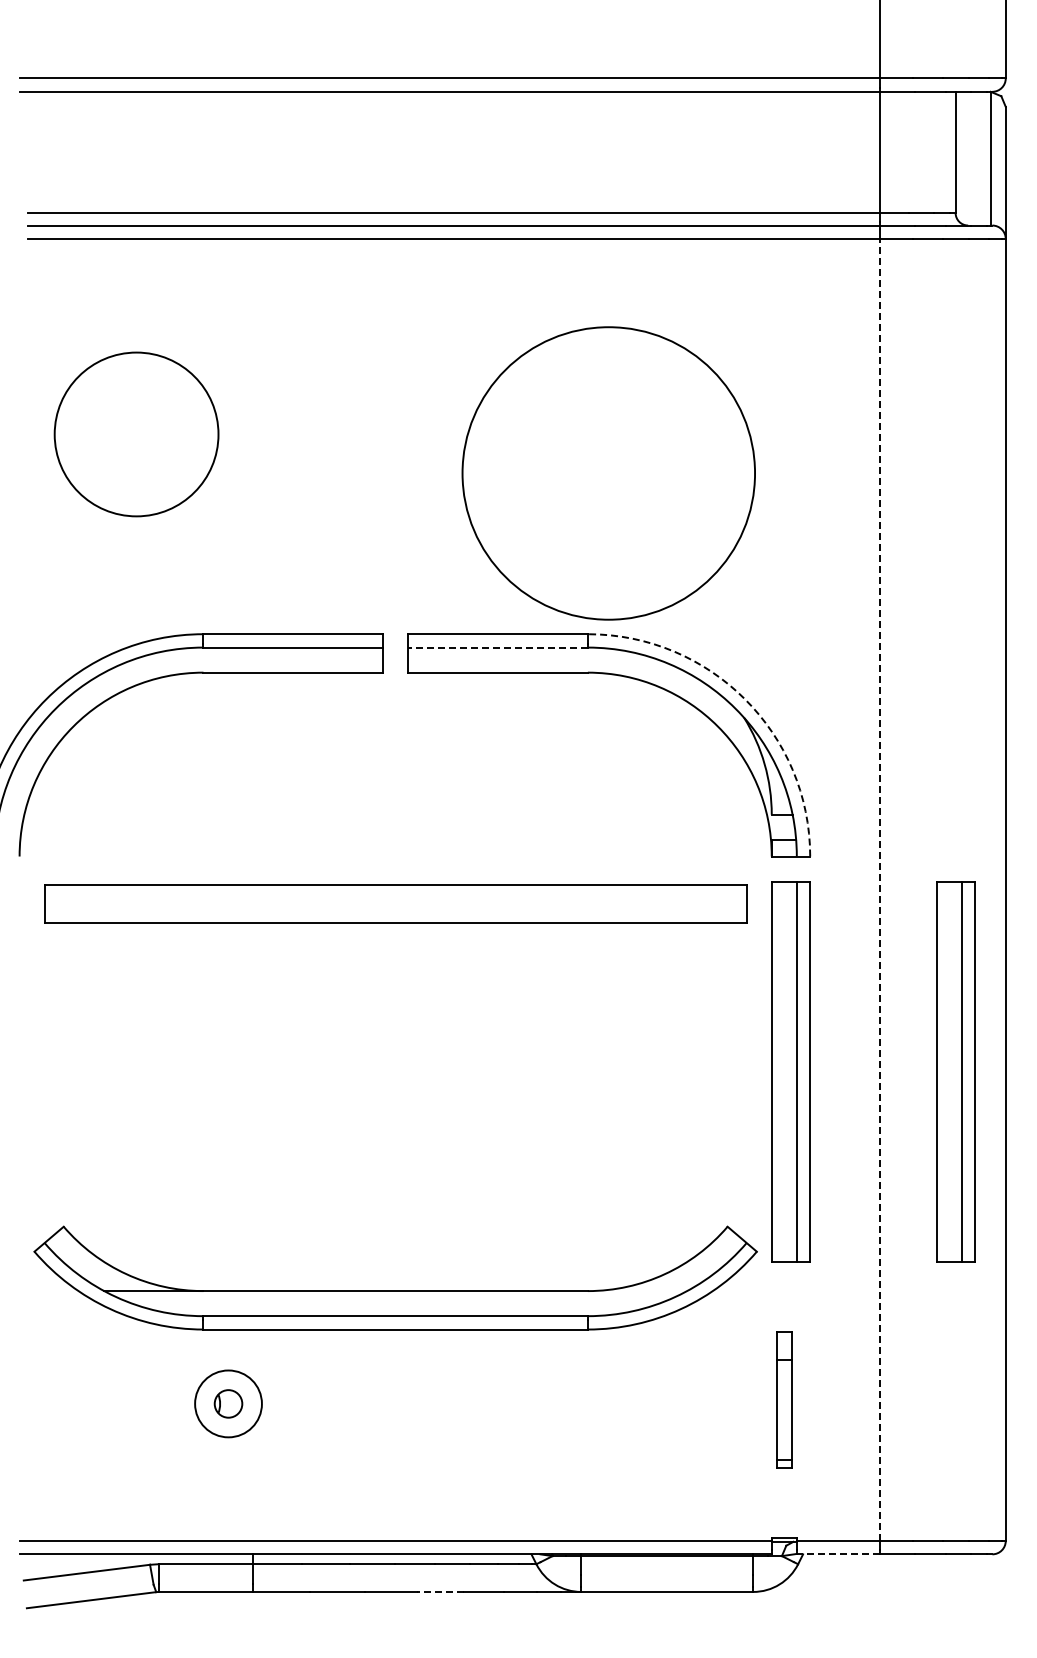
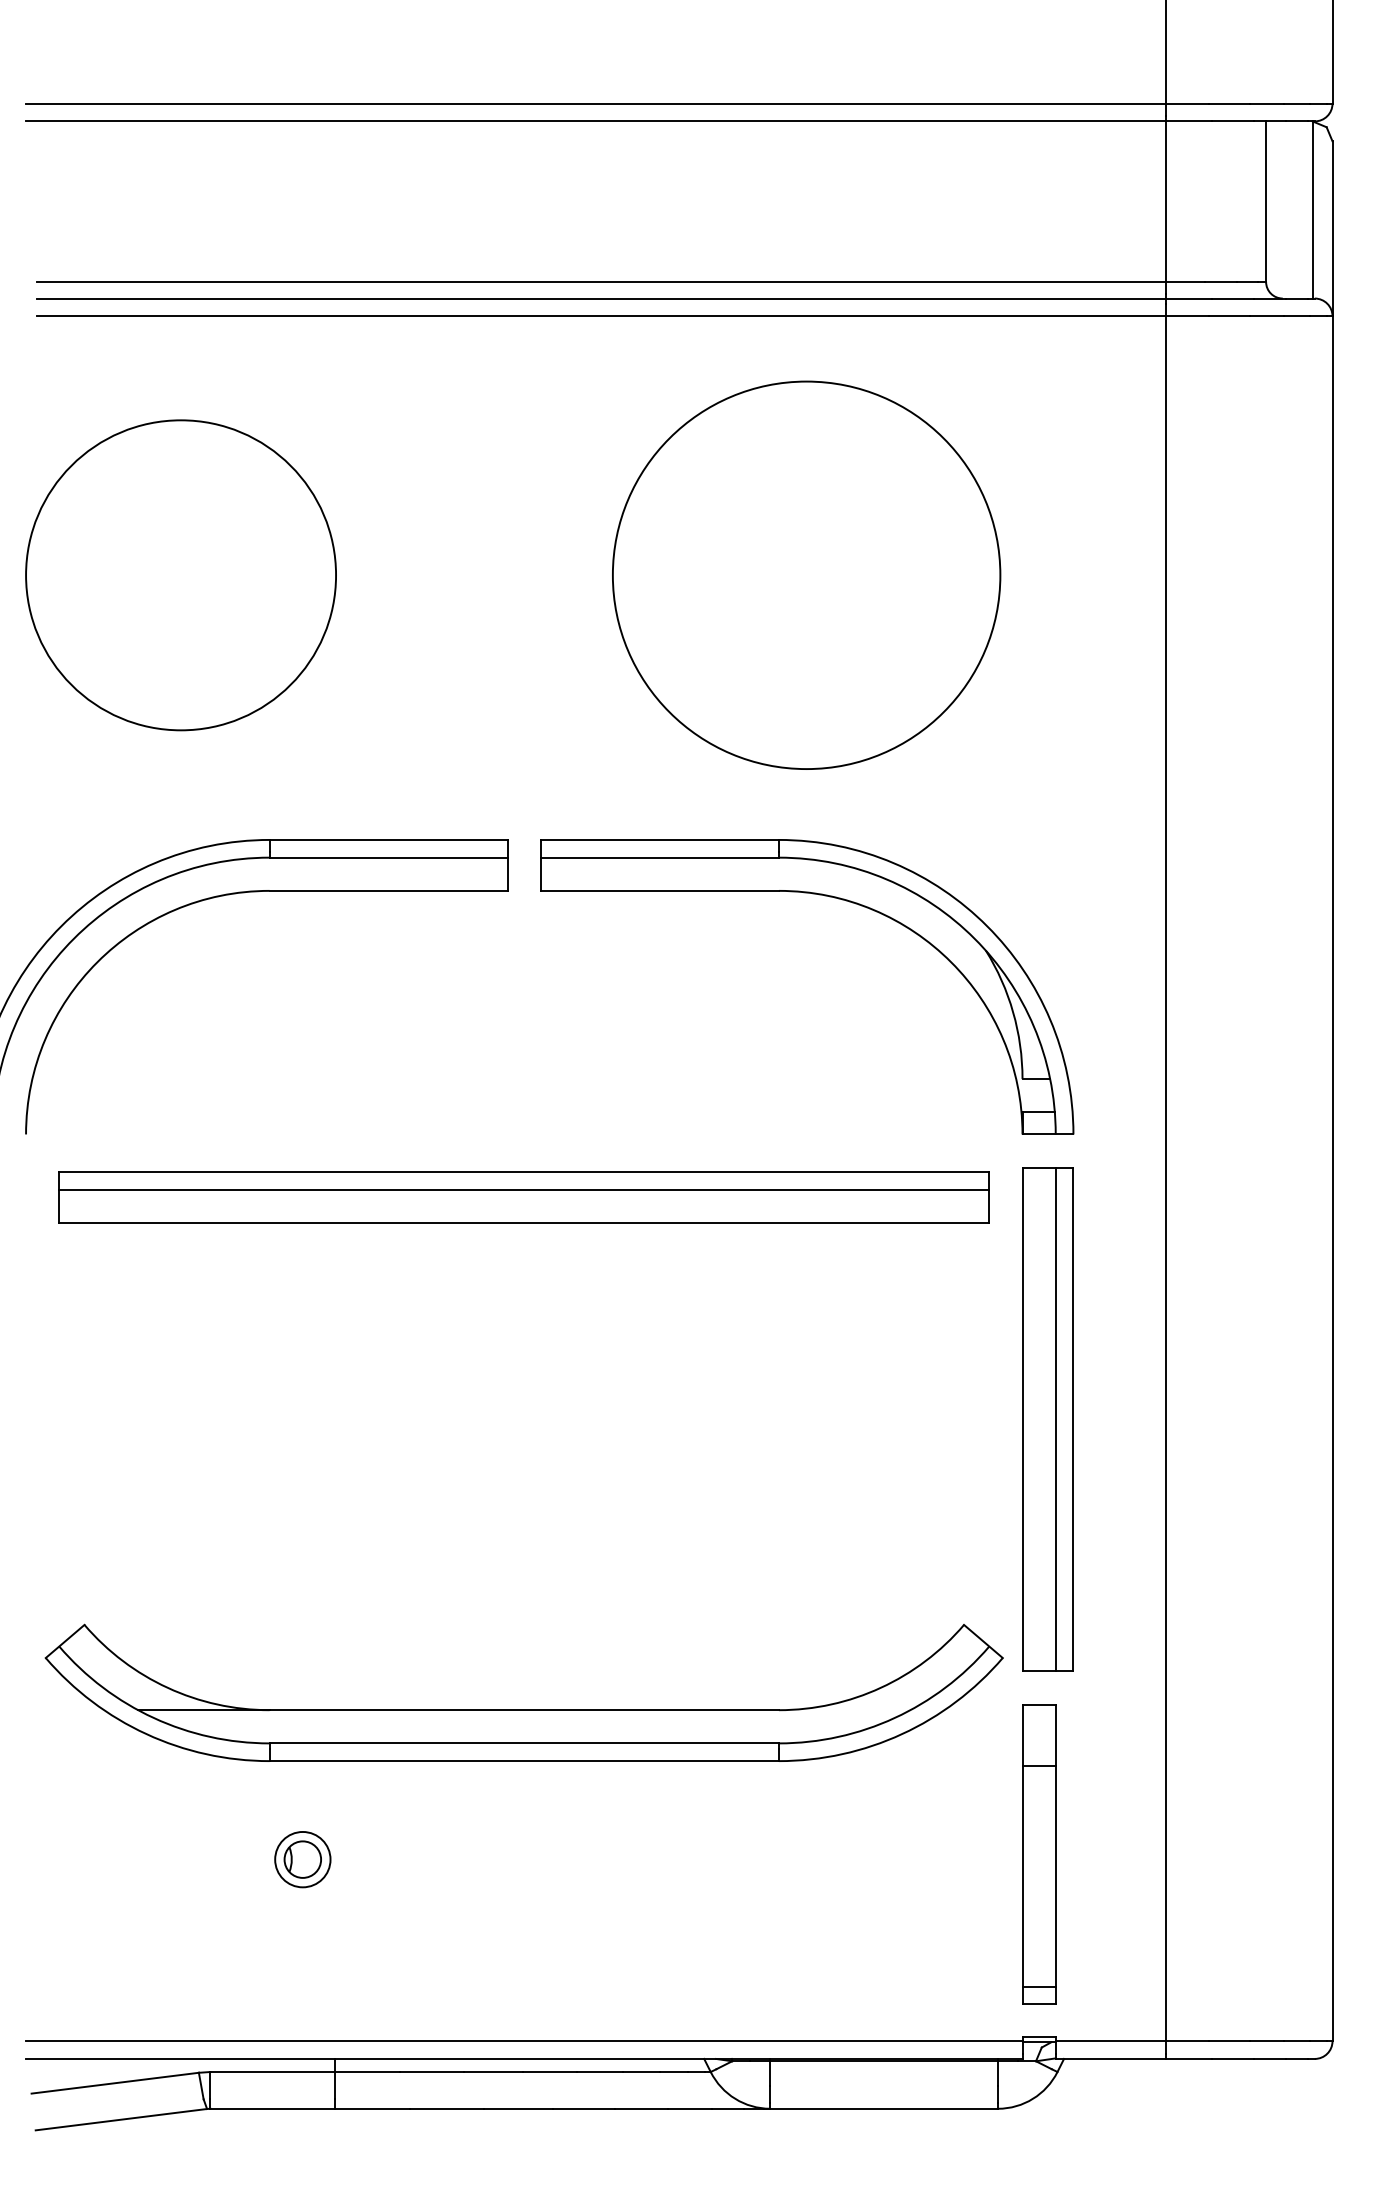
circle: (136, 434) -> (180, 575), size x1.43
circle: (608, 473) -> (806, 575), moved
line: (498, 647) -> (660, 857), dashed -> solid
arc: (745, 699) -> (987, 926), dashed -> solid
line: (880, 889) -> (1166, 1178), dashed -> solid
line: (395, 898) -> (524, 1190), added
part: (955, 1071) -> (1265, 1419), removed
part: (784, 1399) -> (1039, 1853), size x1.67
circle: (228, 1403) -> (302, 1859), size x0.62
line: (838, 1554) -> (1110, 2059), dashed -> solid
line: (439, 1591) -> (582, 2108), dashed -> solid

